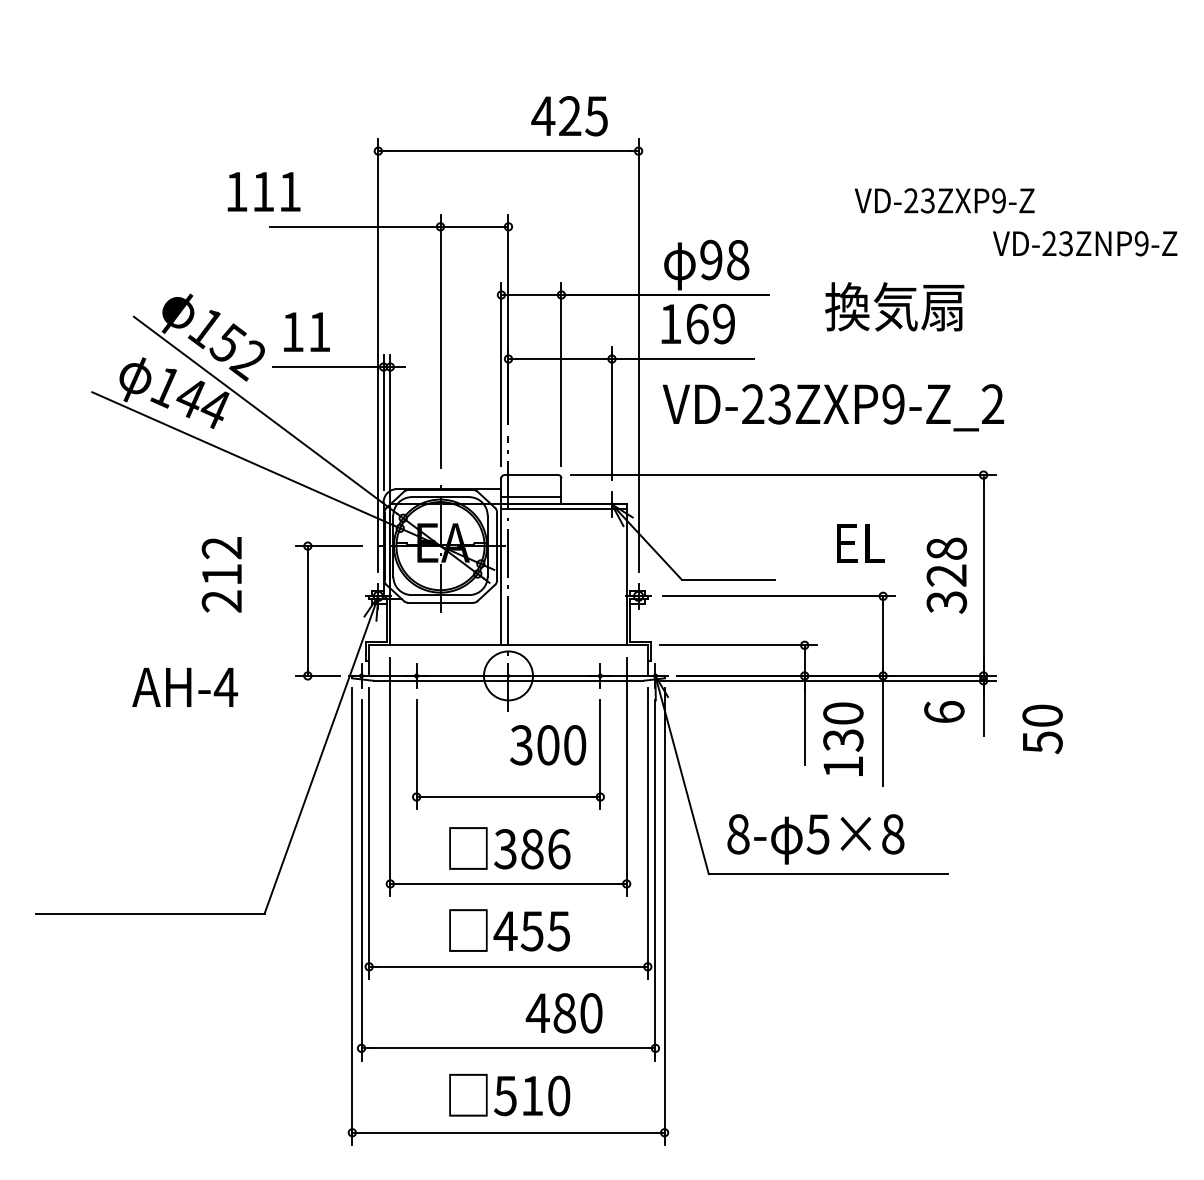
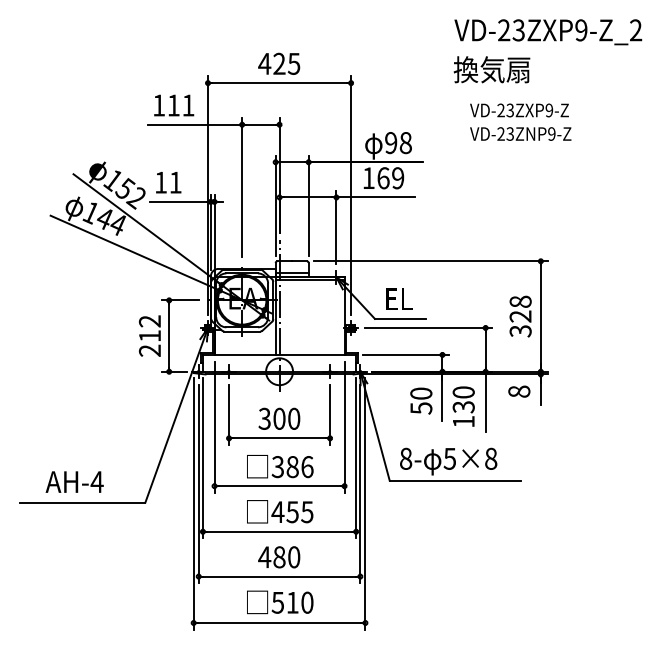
text: (570, 115) -> (279, 63), moved
text: (264, 191) -> (174, 105), moved
text: (1084, 242) -> (520, 133), moved
text: (893, 306) -> (491, 69), moved
text: (833, 408) -> (548, 32), moved
text: (861, 542) -> (399, 298), moved
text: (221, 573) -> (149, 335), moved
text: (184, 686) -> (74, 481), moved
text: (944, 711) -> (519, 391), 6 -> 8
text: (1042, 728) -> (421, 400), moved
text: (548, 744) -> (279, 418), moved
text: (564, 1013) -> (279, 557), moved

